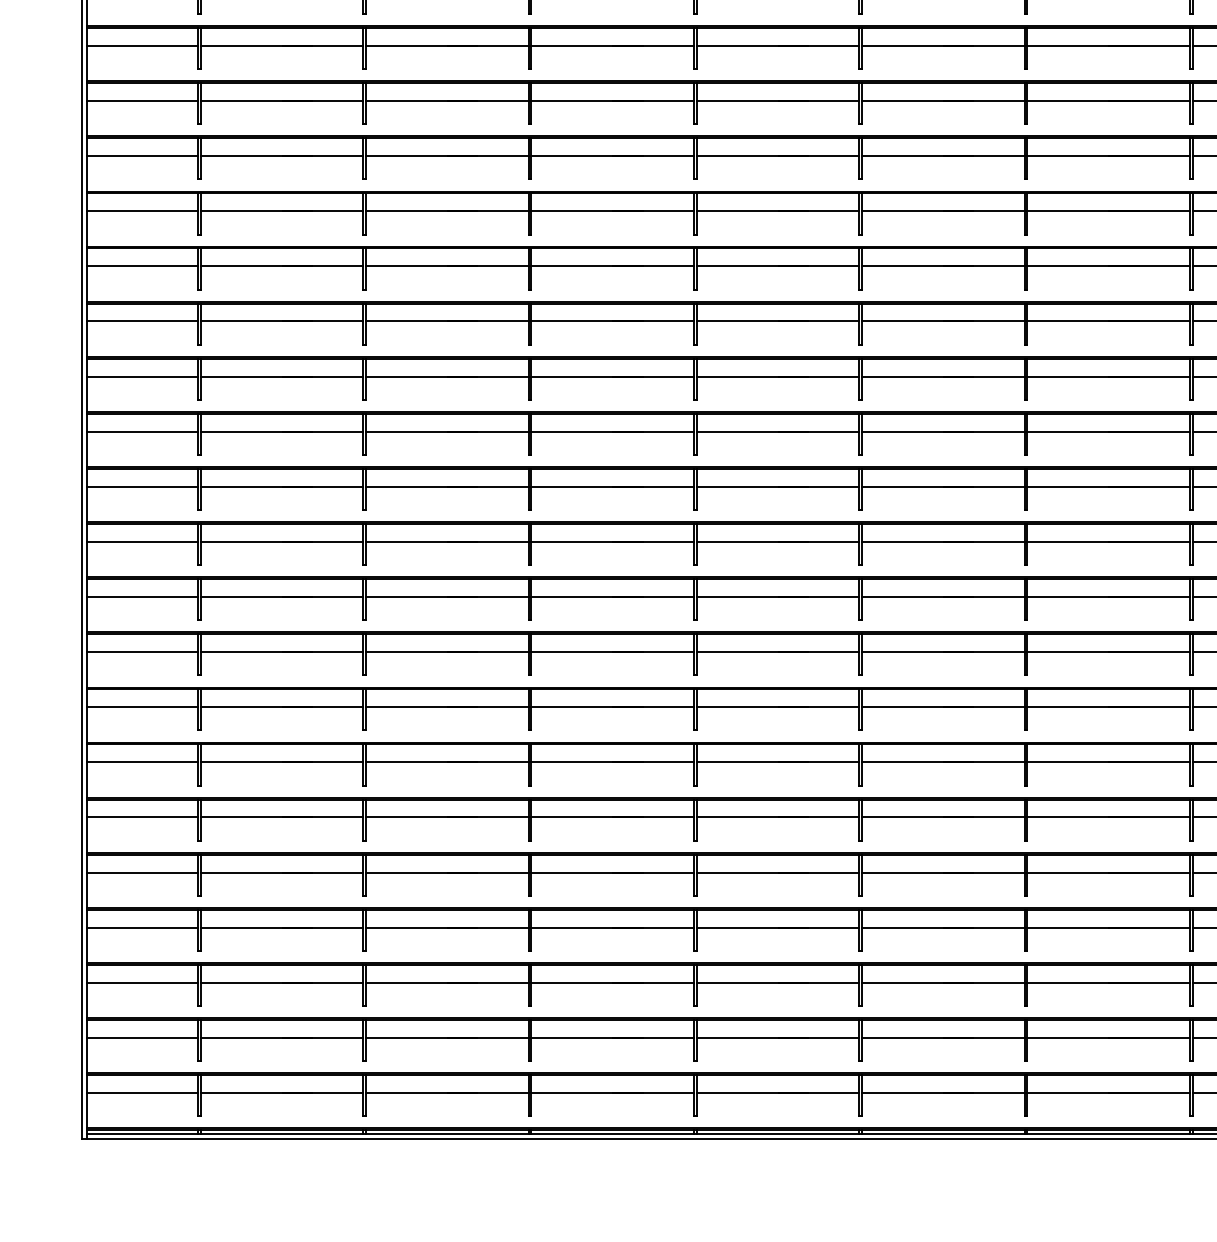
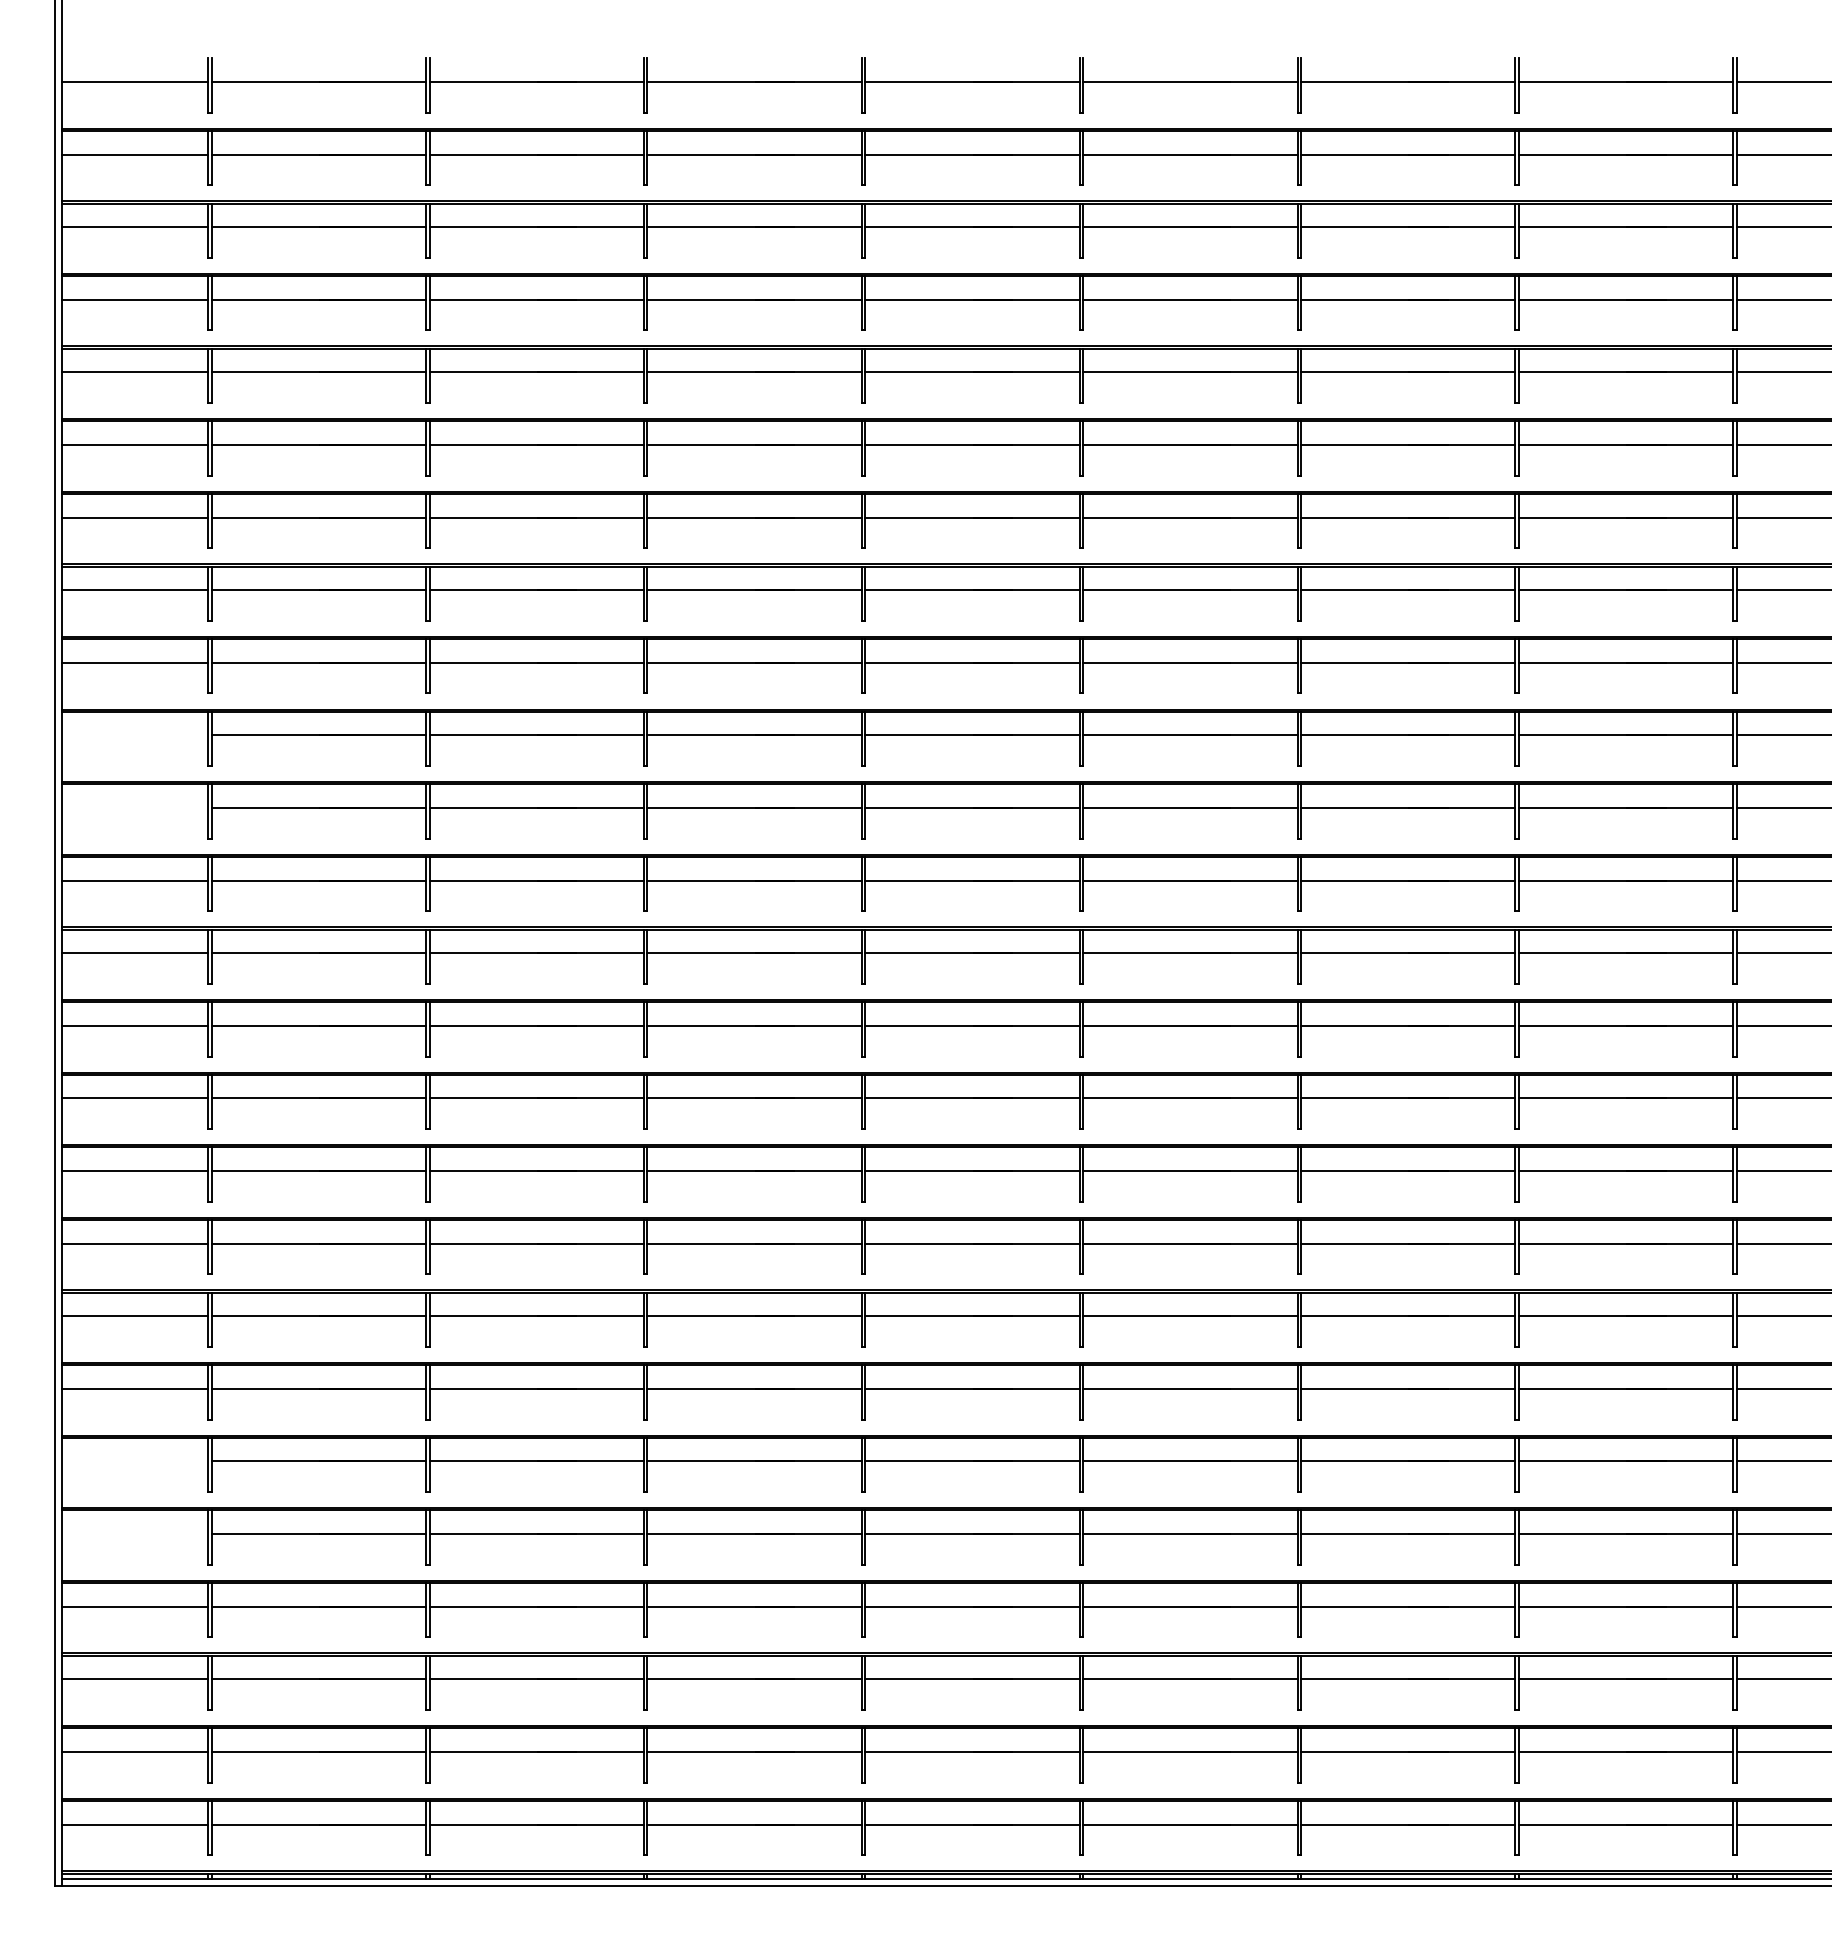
line: (141, 266) -> (134, 735), removed
line: (141, 321) -> (134, 808), removed
line: (141, 817) -> (134, 1461), removed
line: (141, 872) -> (134, 1534), removed

